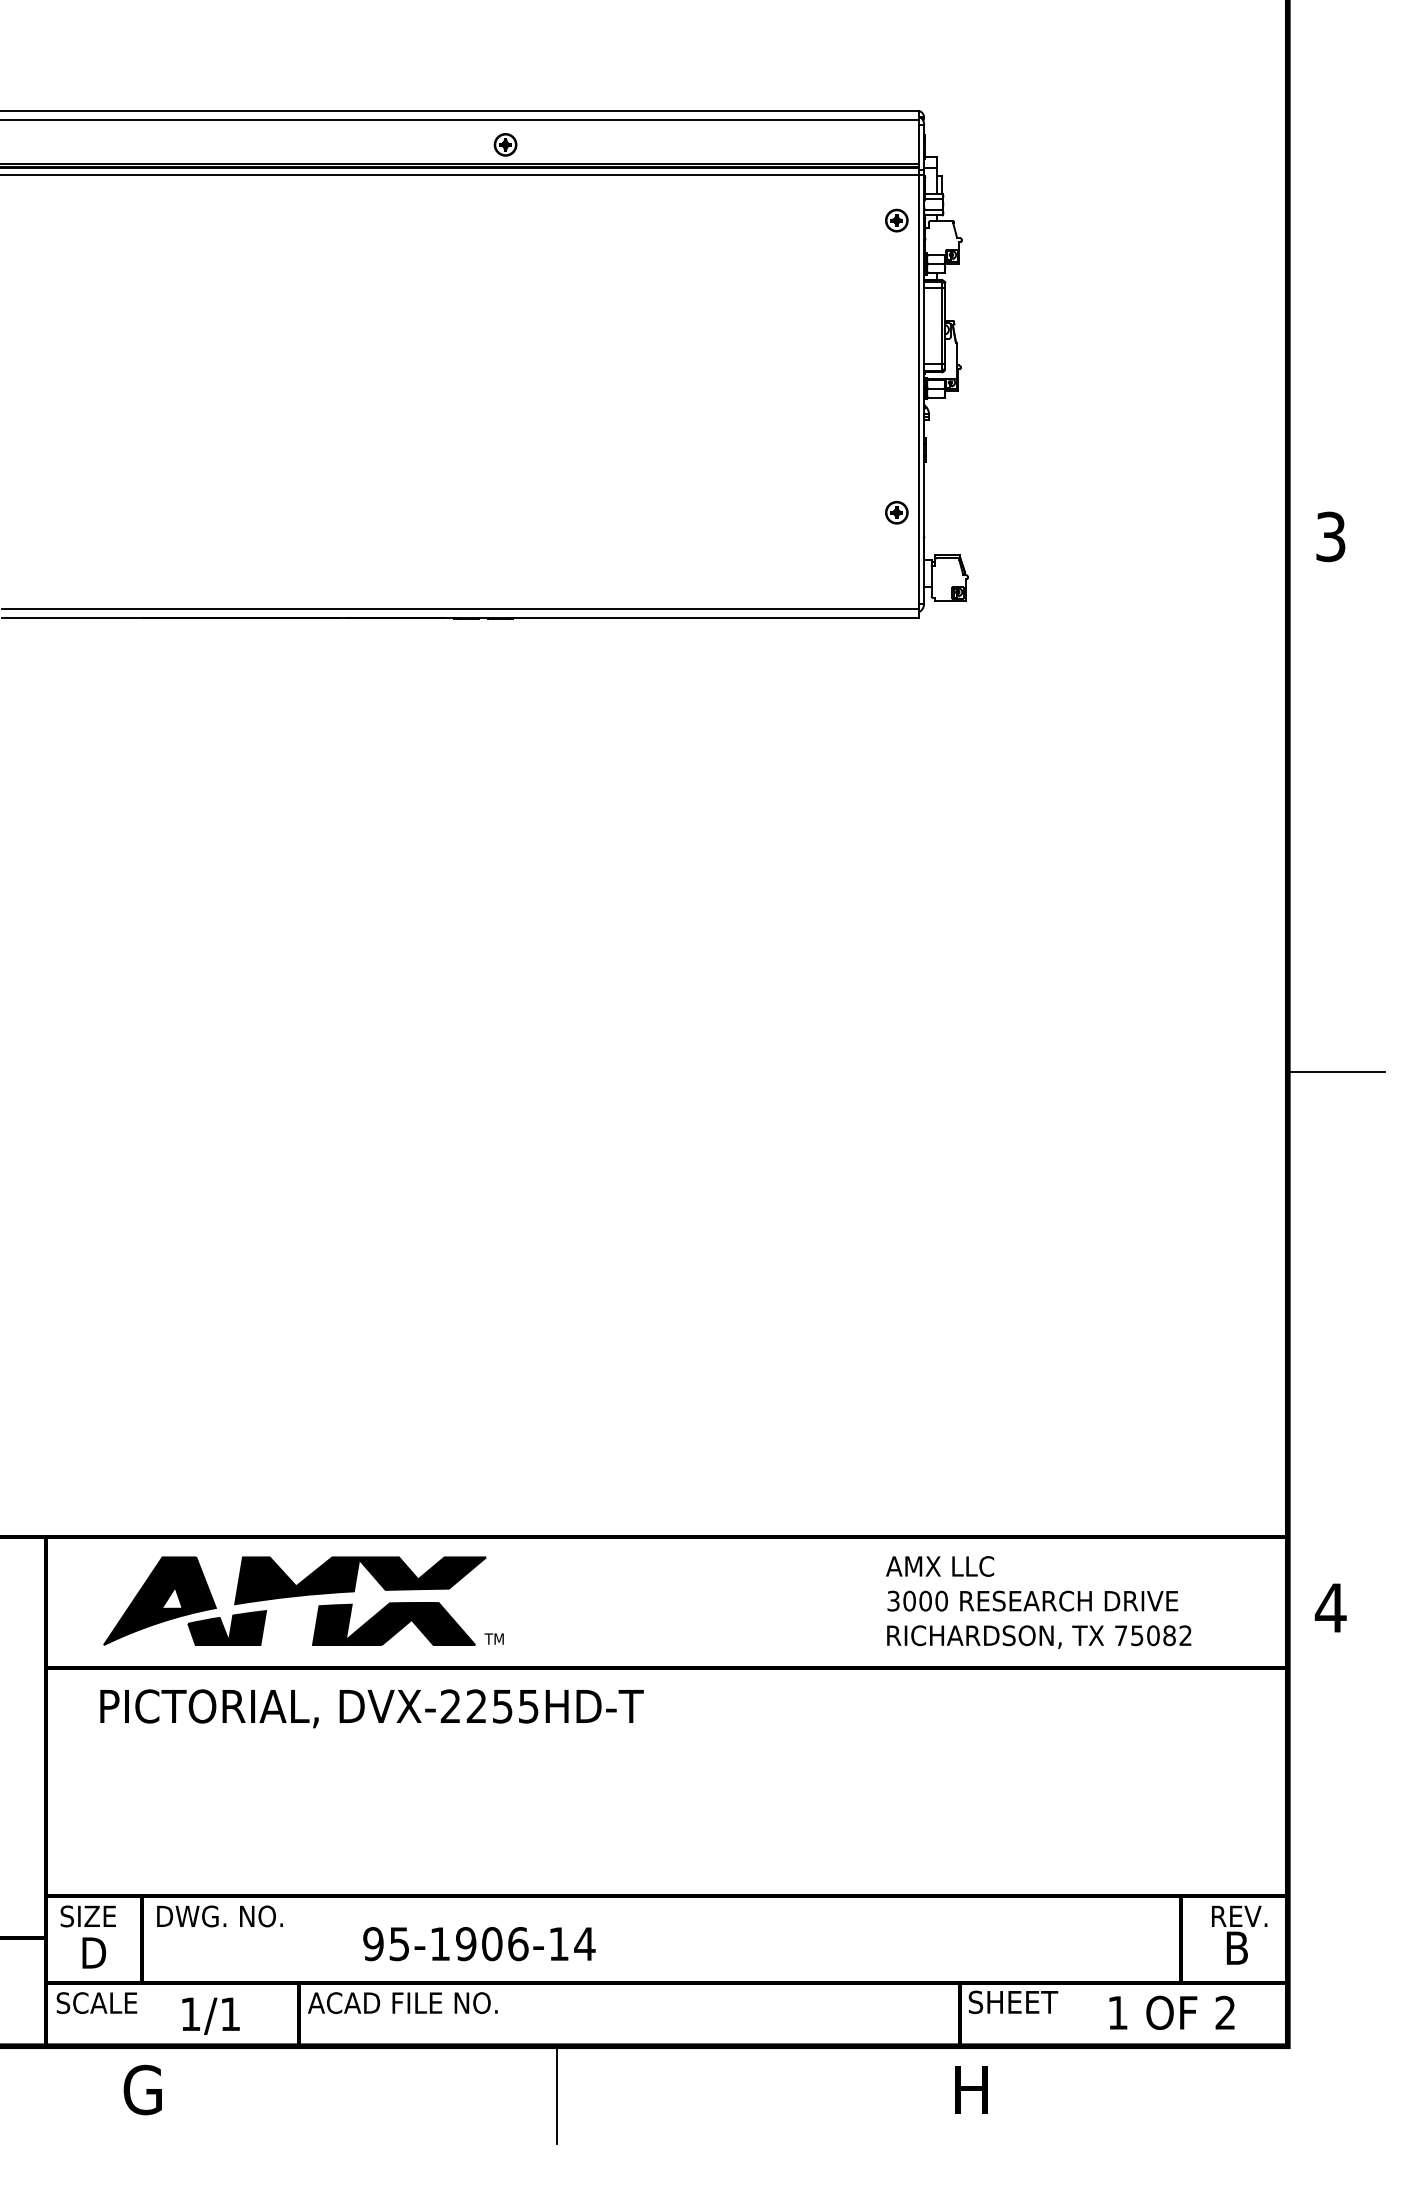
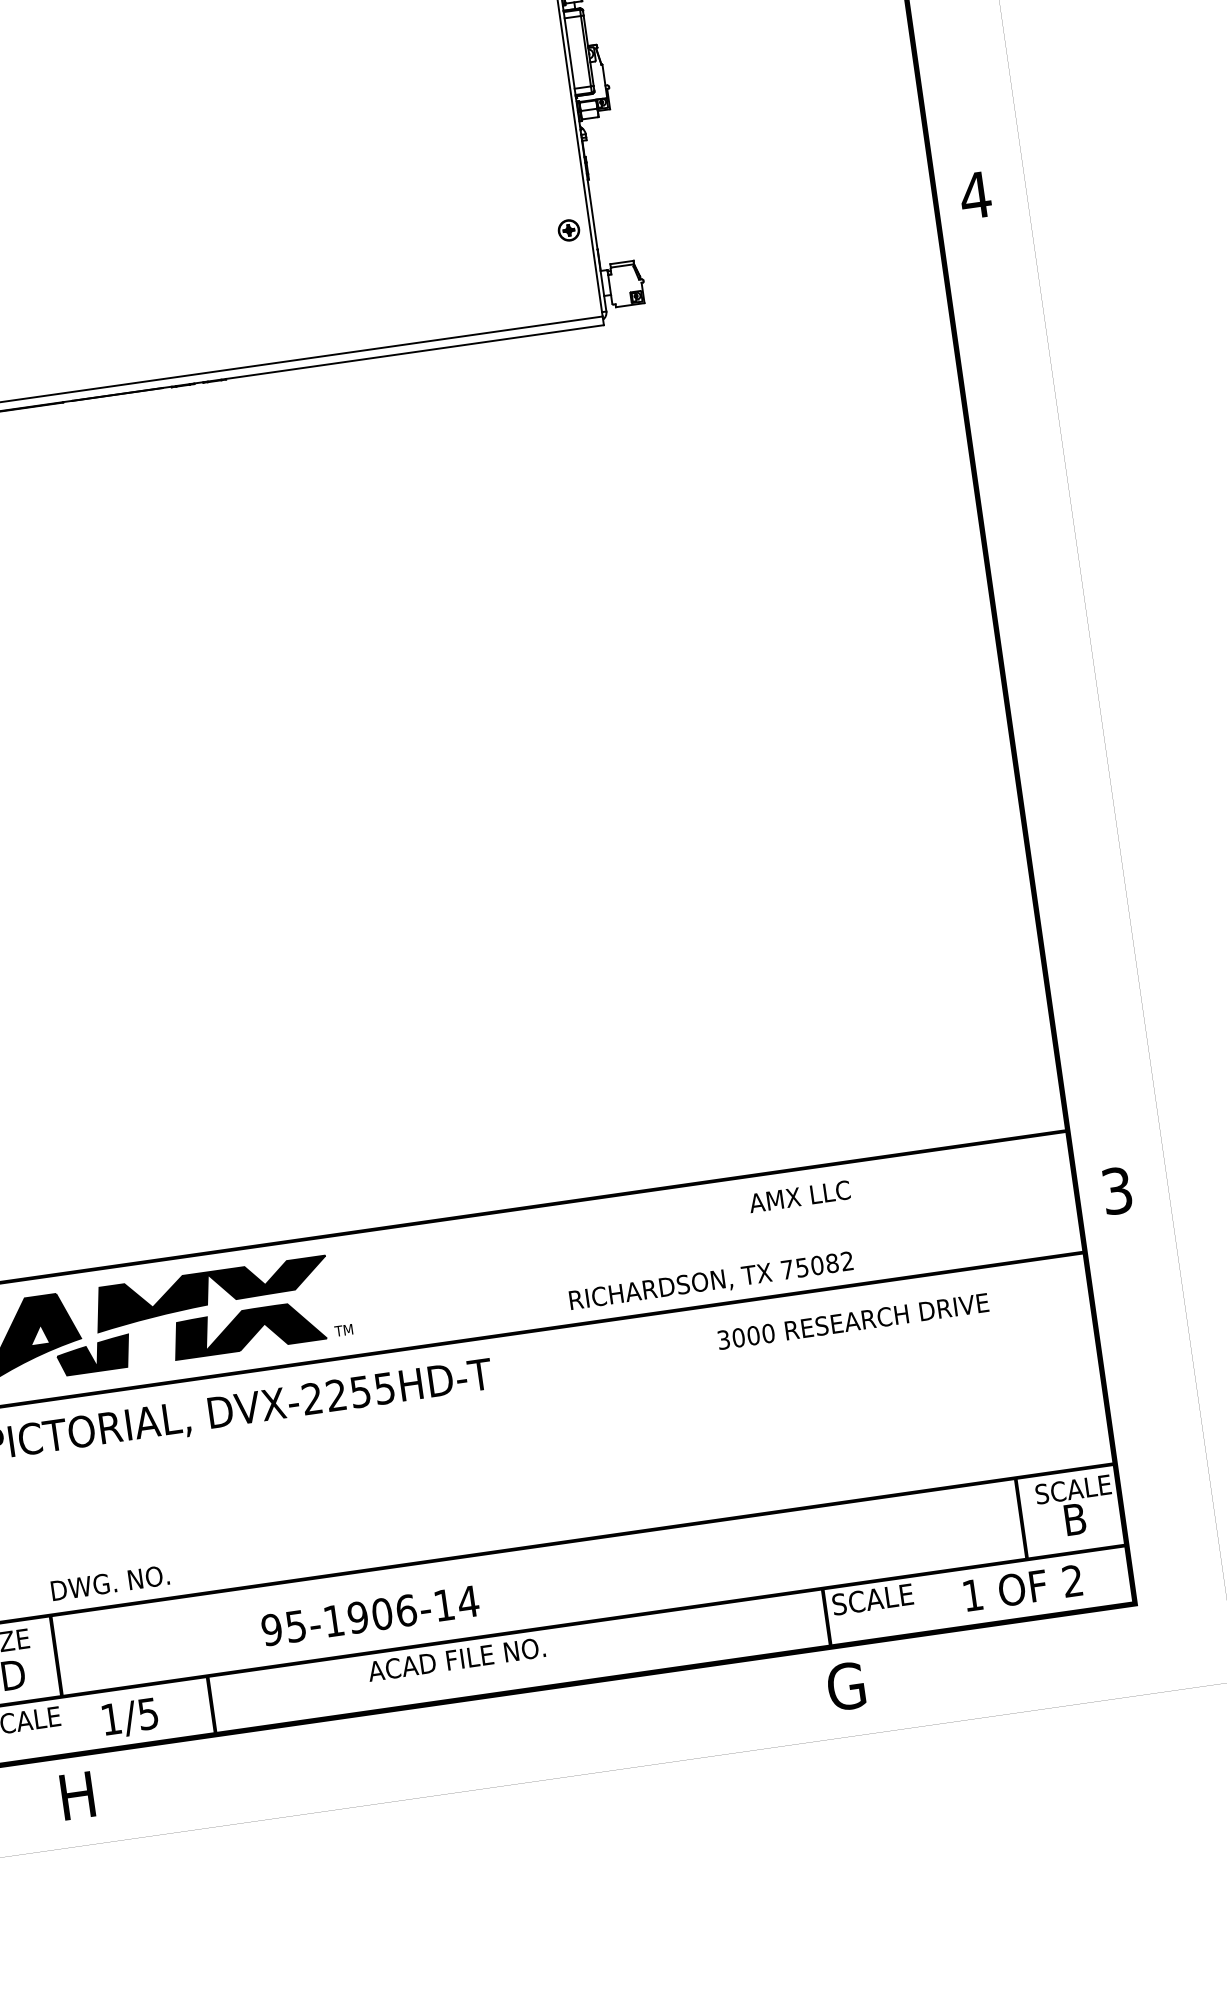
text: (1330, 536) -> (975, 195), 3 -> 4
line: (1336, 1072) -> (1051, 692), removed
text: (940, 1566) -> (800, 1196), moved
text: (1032, 1600) -> (852, 1320), moved
text: (1330, 1607) -> (1116, 1190), 4 -> 3
text: (1039, 1636) -> (711, 1281), moved
text: (219, 1916) -> (109, 1583), moved
text: (1239, 1916) -> (1073, 1489), REV. -> SCALE
text: (402, 2002) -> (456, 1659), moved
text: (1022, 2002) -> (882, 1598), SHEET -> SCALE
text: (229, 2014) -> (147, 1714), 1/1 -> 1/5
text: (142, 2089) -> (76, 1795), G -> H
text: (970, 2089) -> (845, 1686), H -> G
line: (557, 2094) -> (462, 1745), removed

